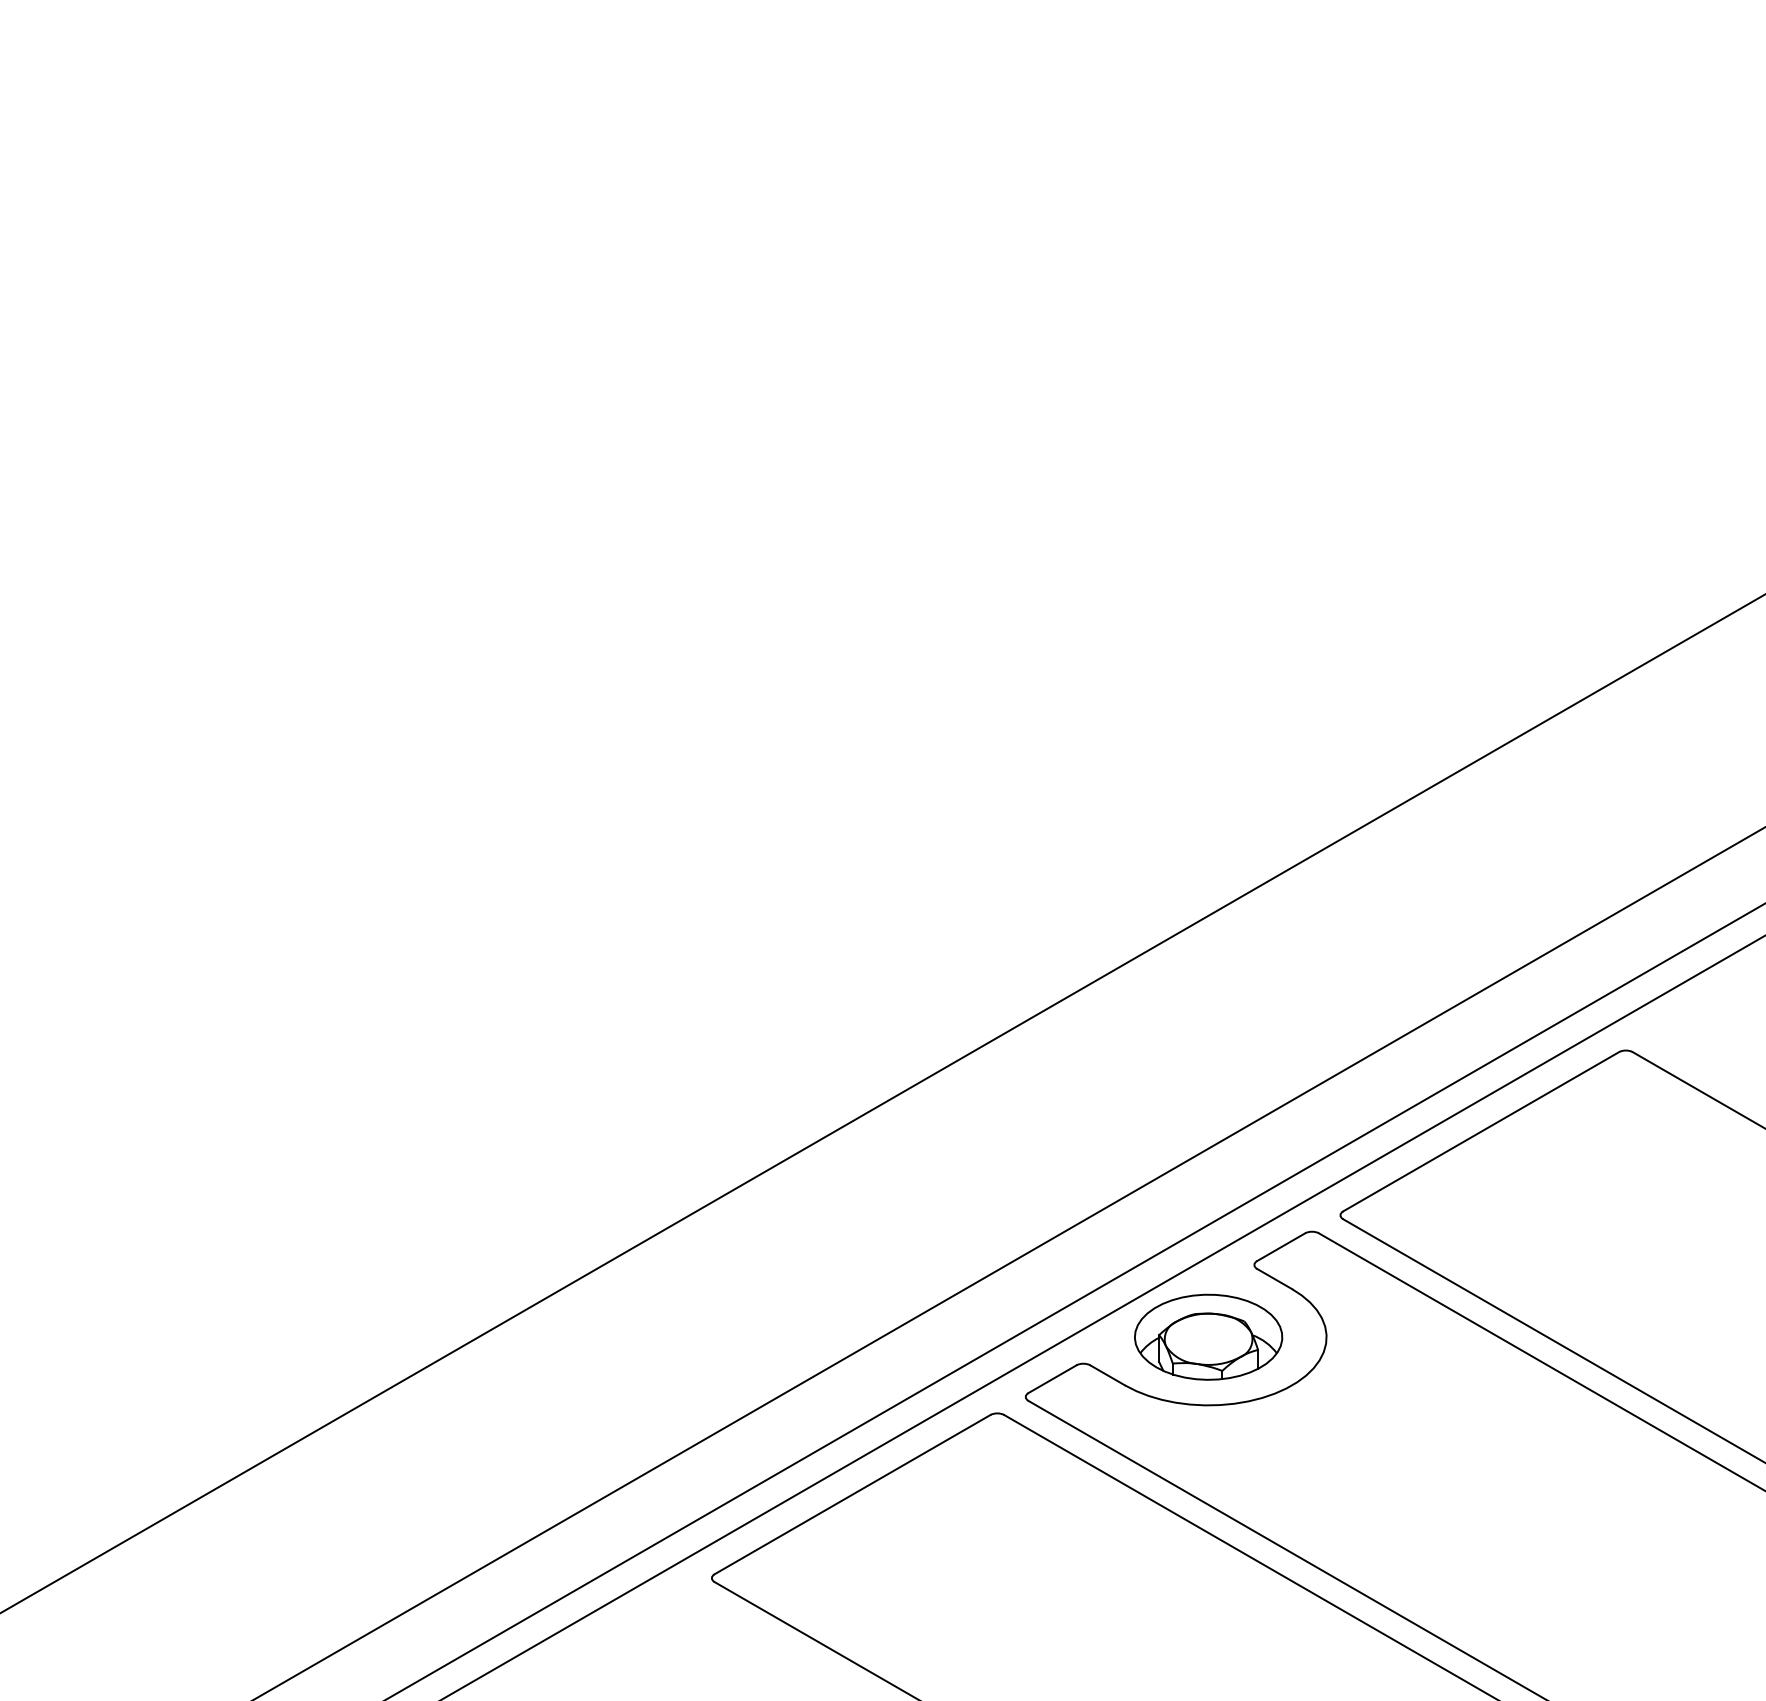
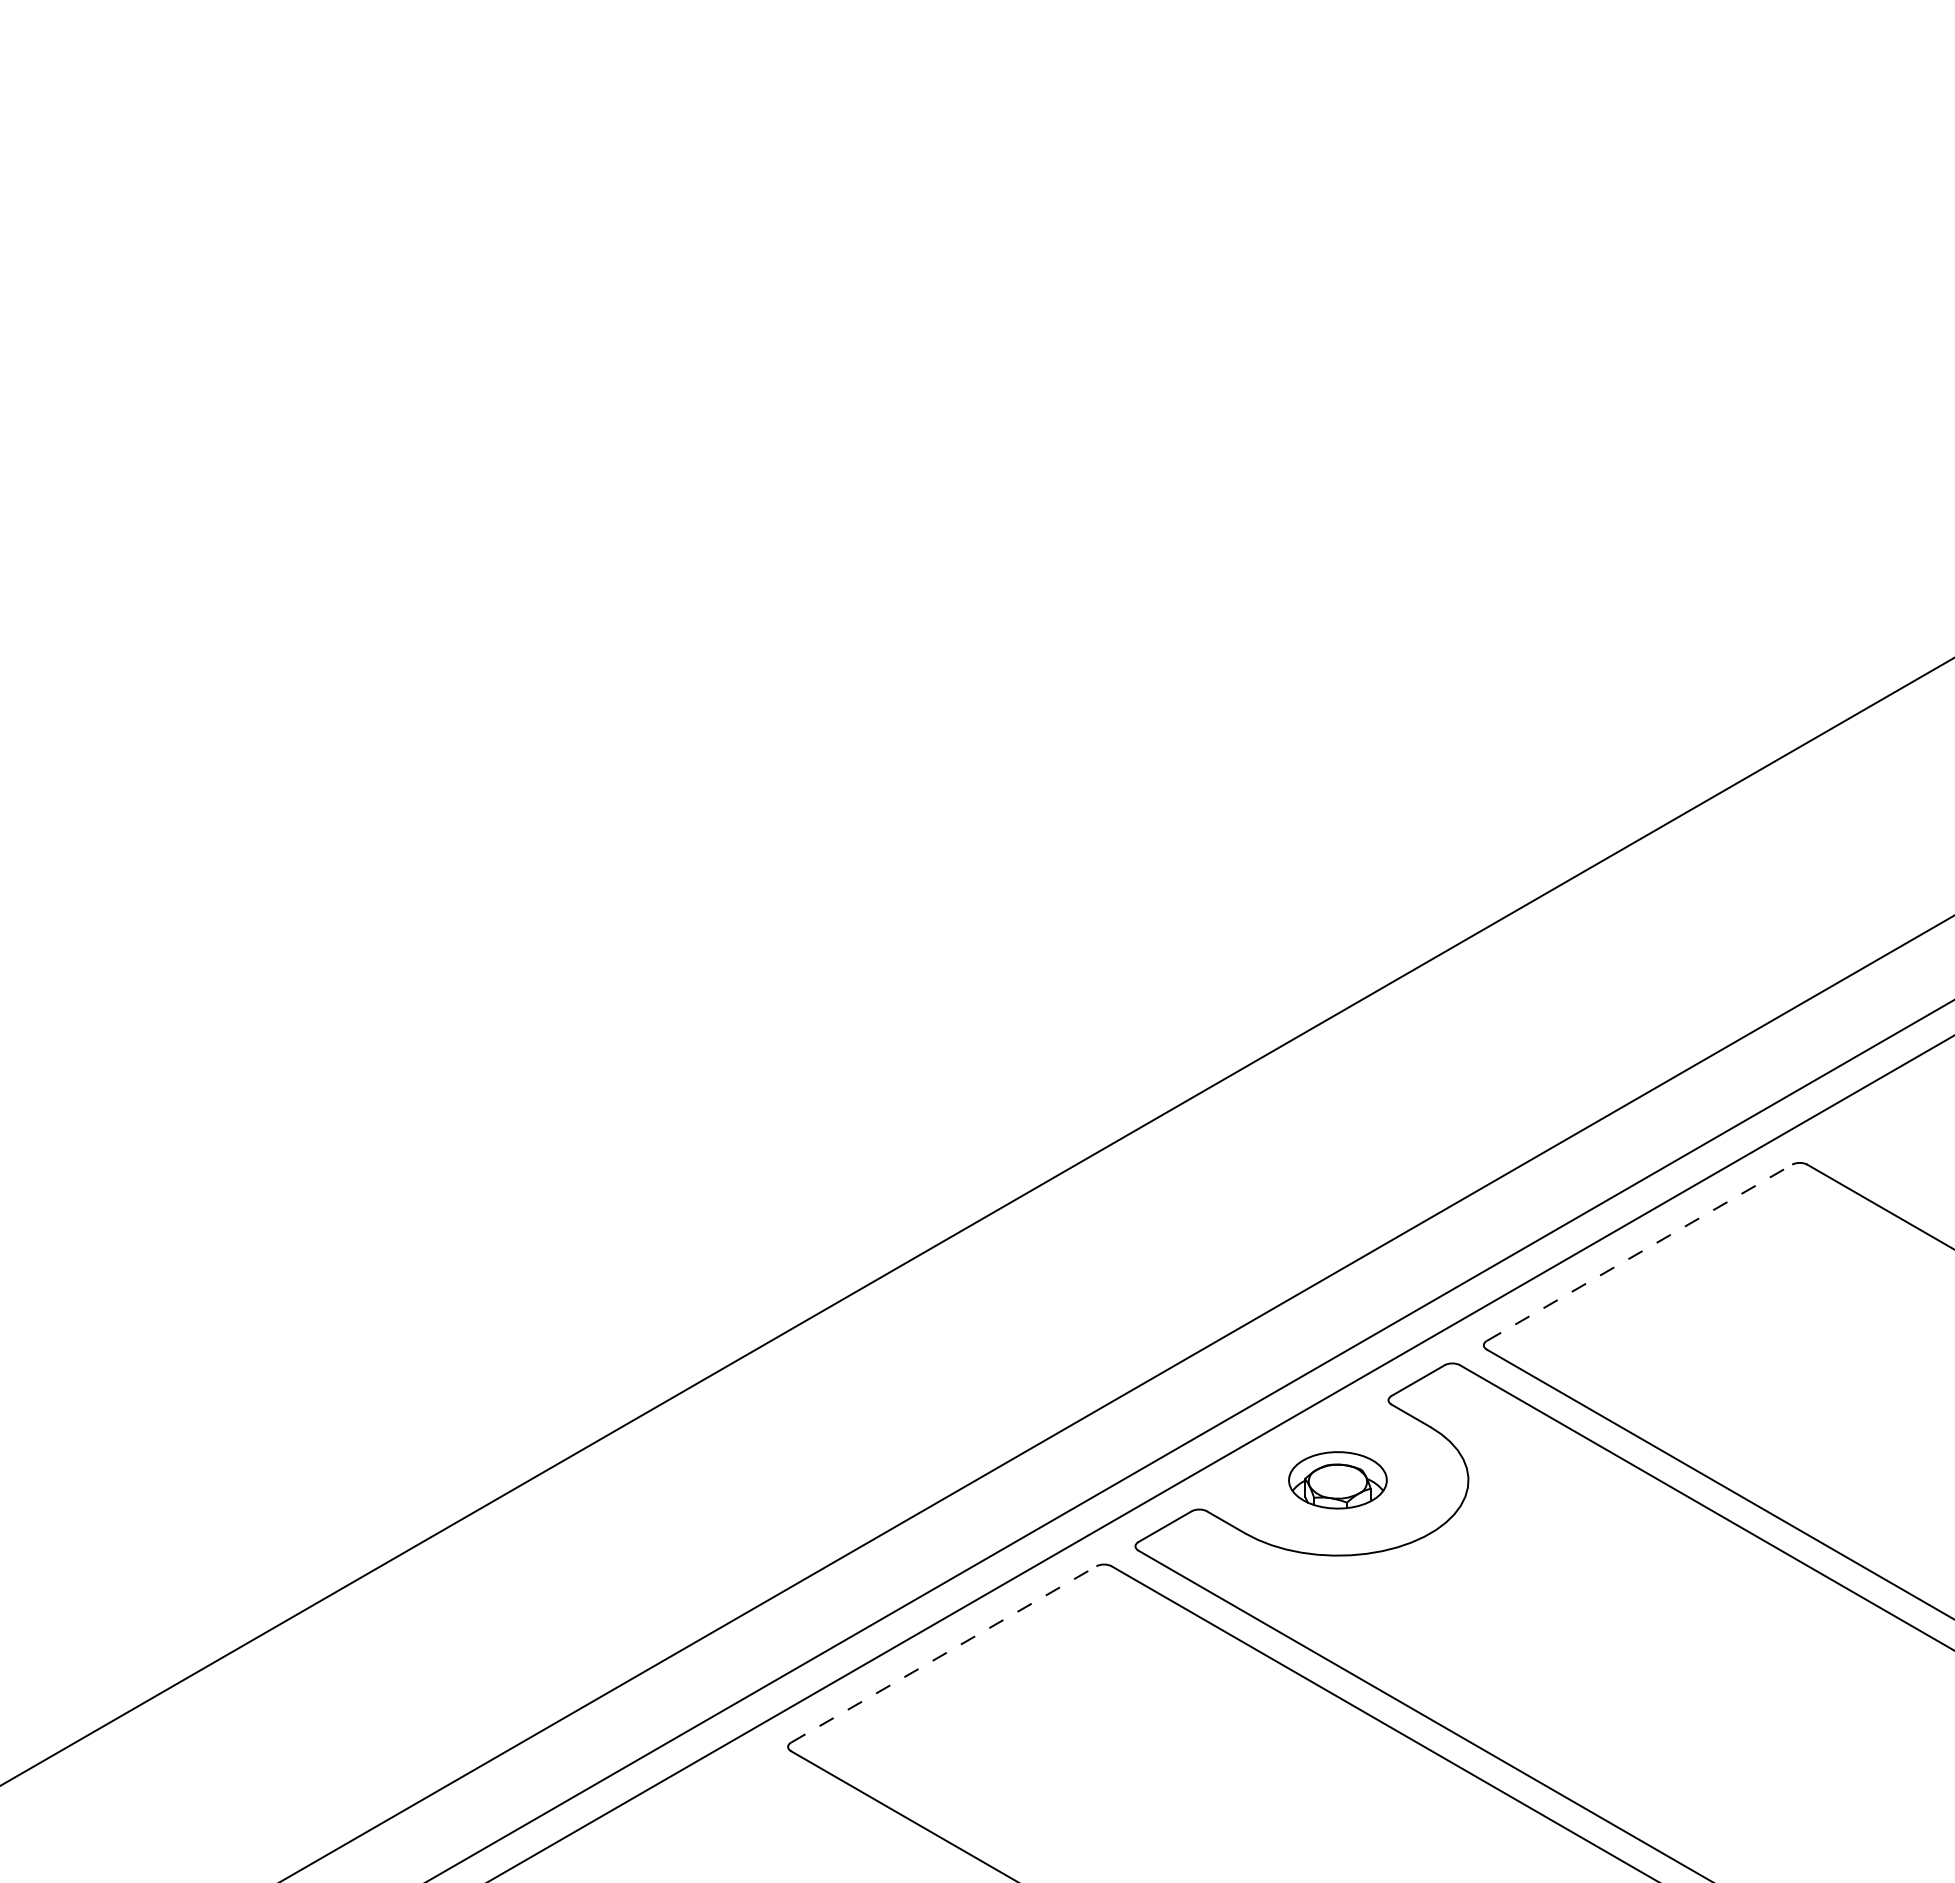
line: (1481, 1131) -> (1639, 1252), solid -> dashed
part: (1208, 1337) -> (1337, 1480), size x0.6
line: (853, 1494) -> (944, 1654), solid -> dashed

